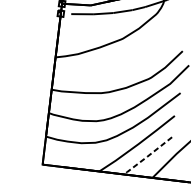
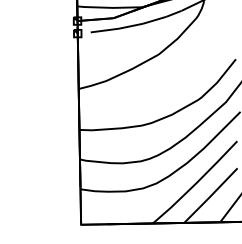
line: (147, 156) -> (210, 196), dashed -> solid

